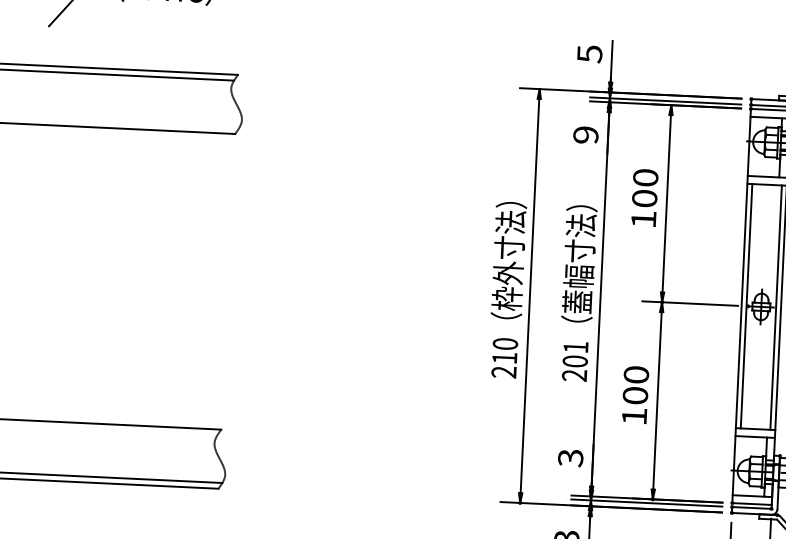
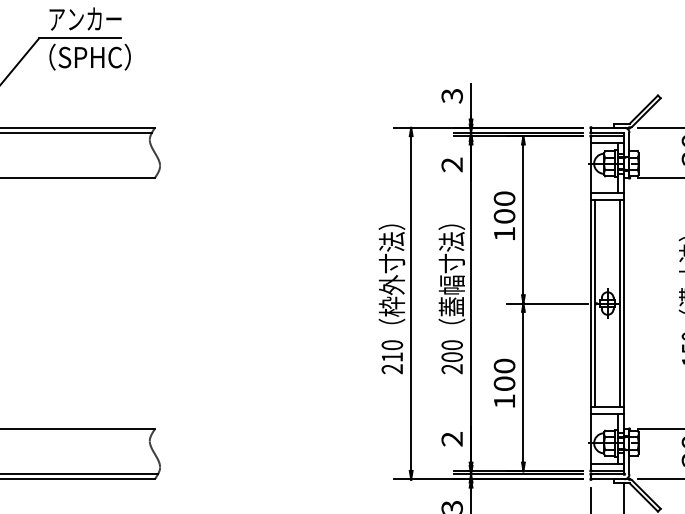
text: (588, 54) -> (451, 96), 5 -> 3
text: (585, 134) -> (451, 164), 9 -> 2
text: (575, 347) -> (451, 345), 201 -> 200
text: (571, 458) -> (452, 439), 3 -> 2

